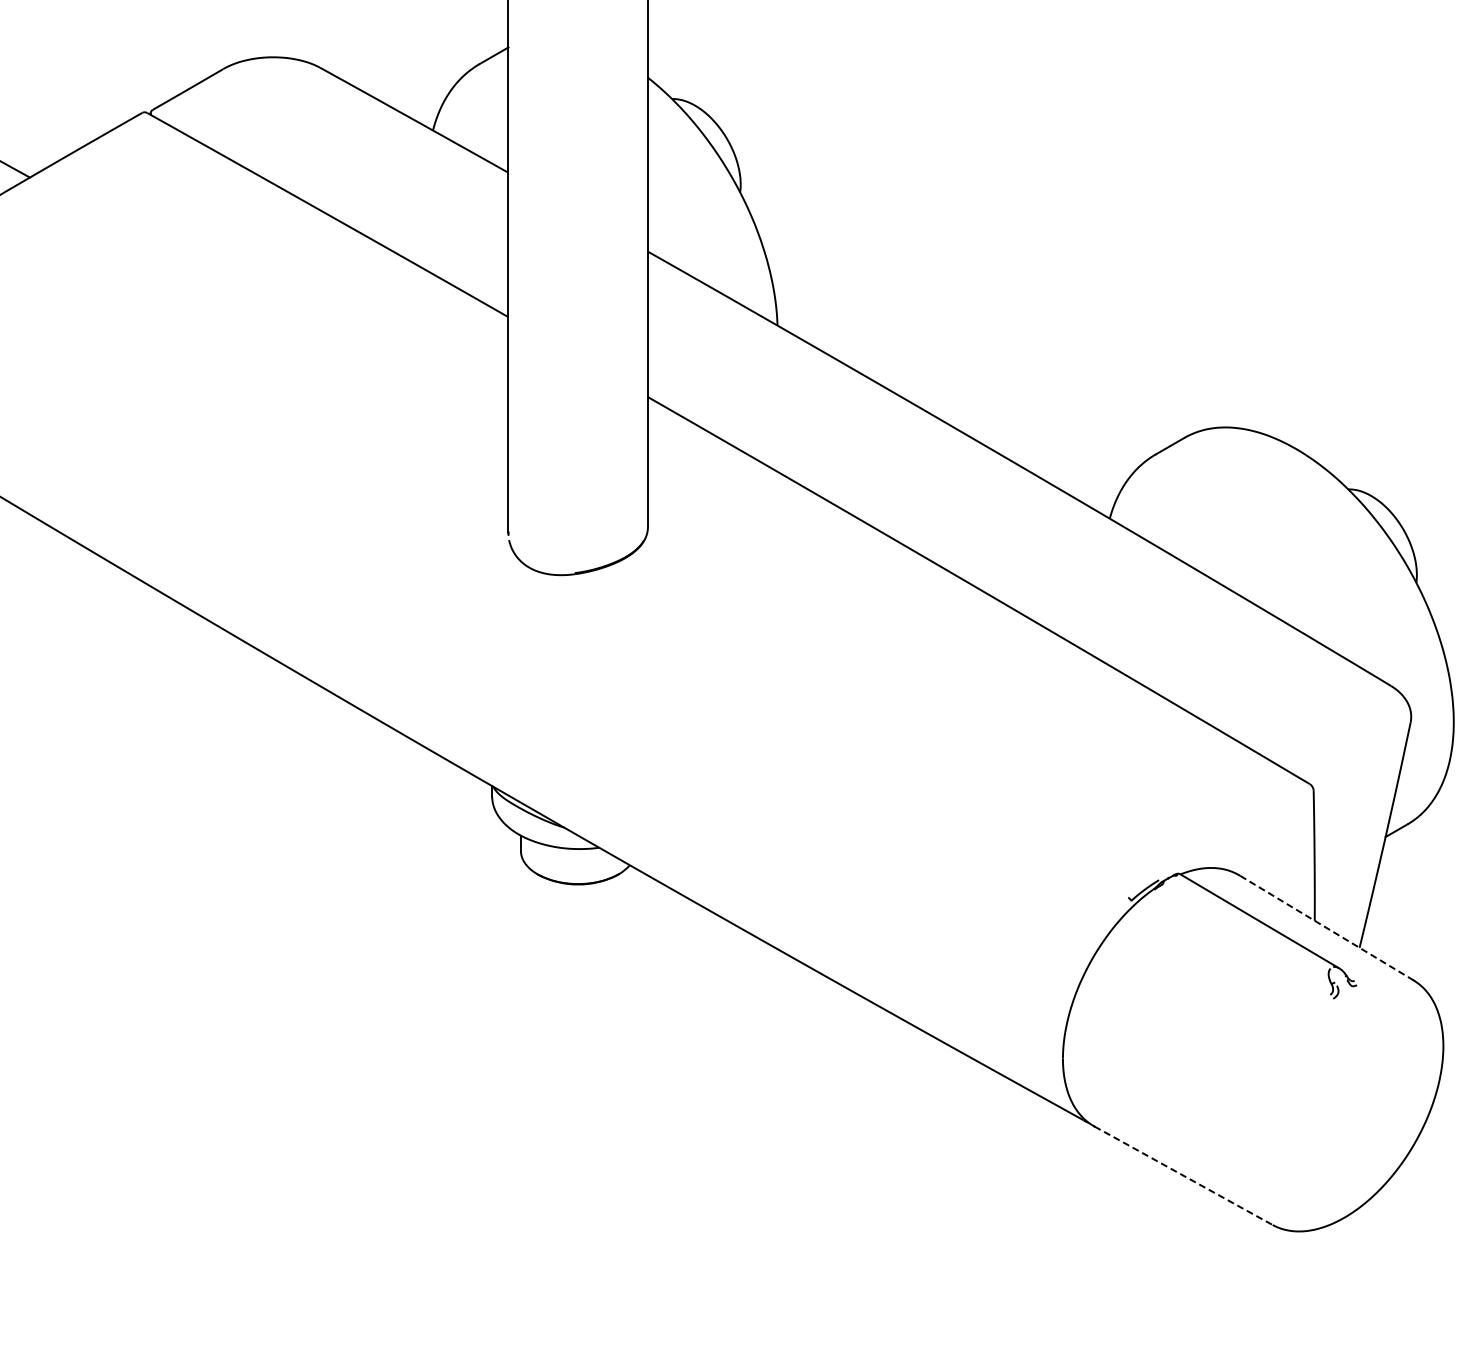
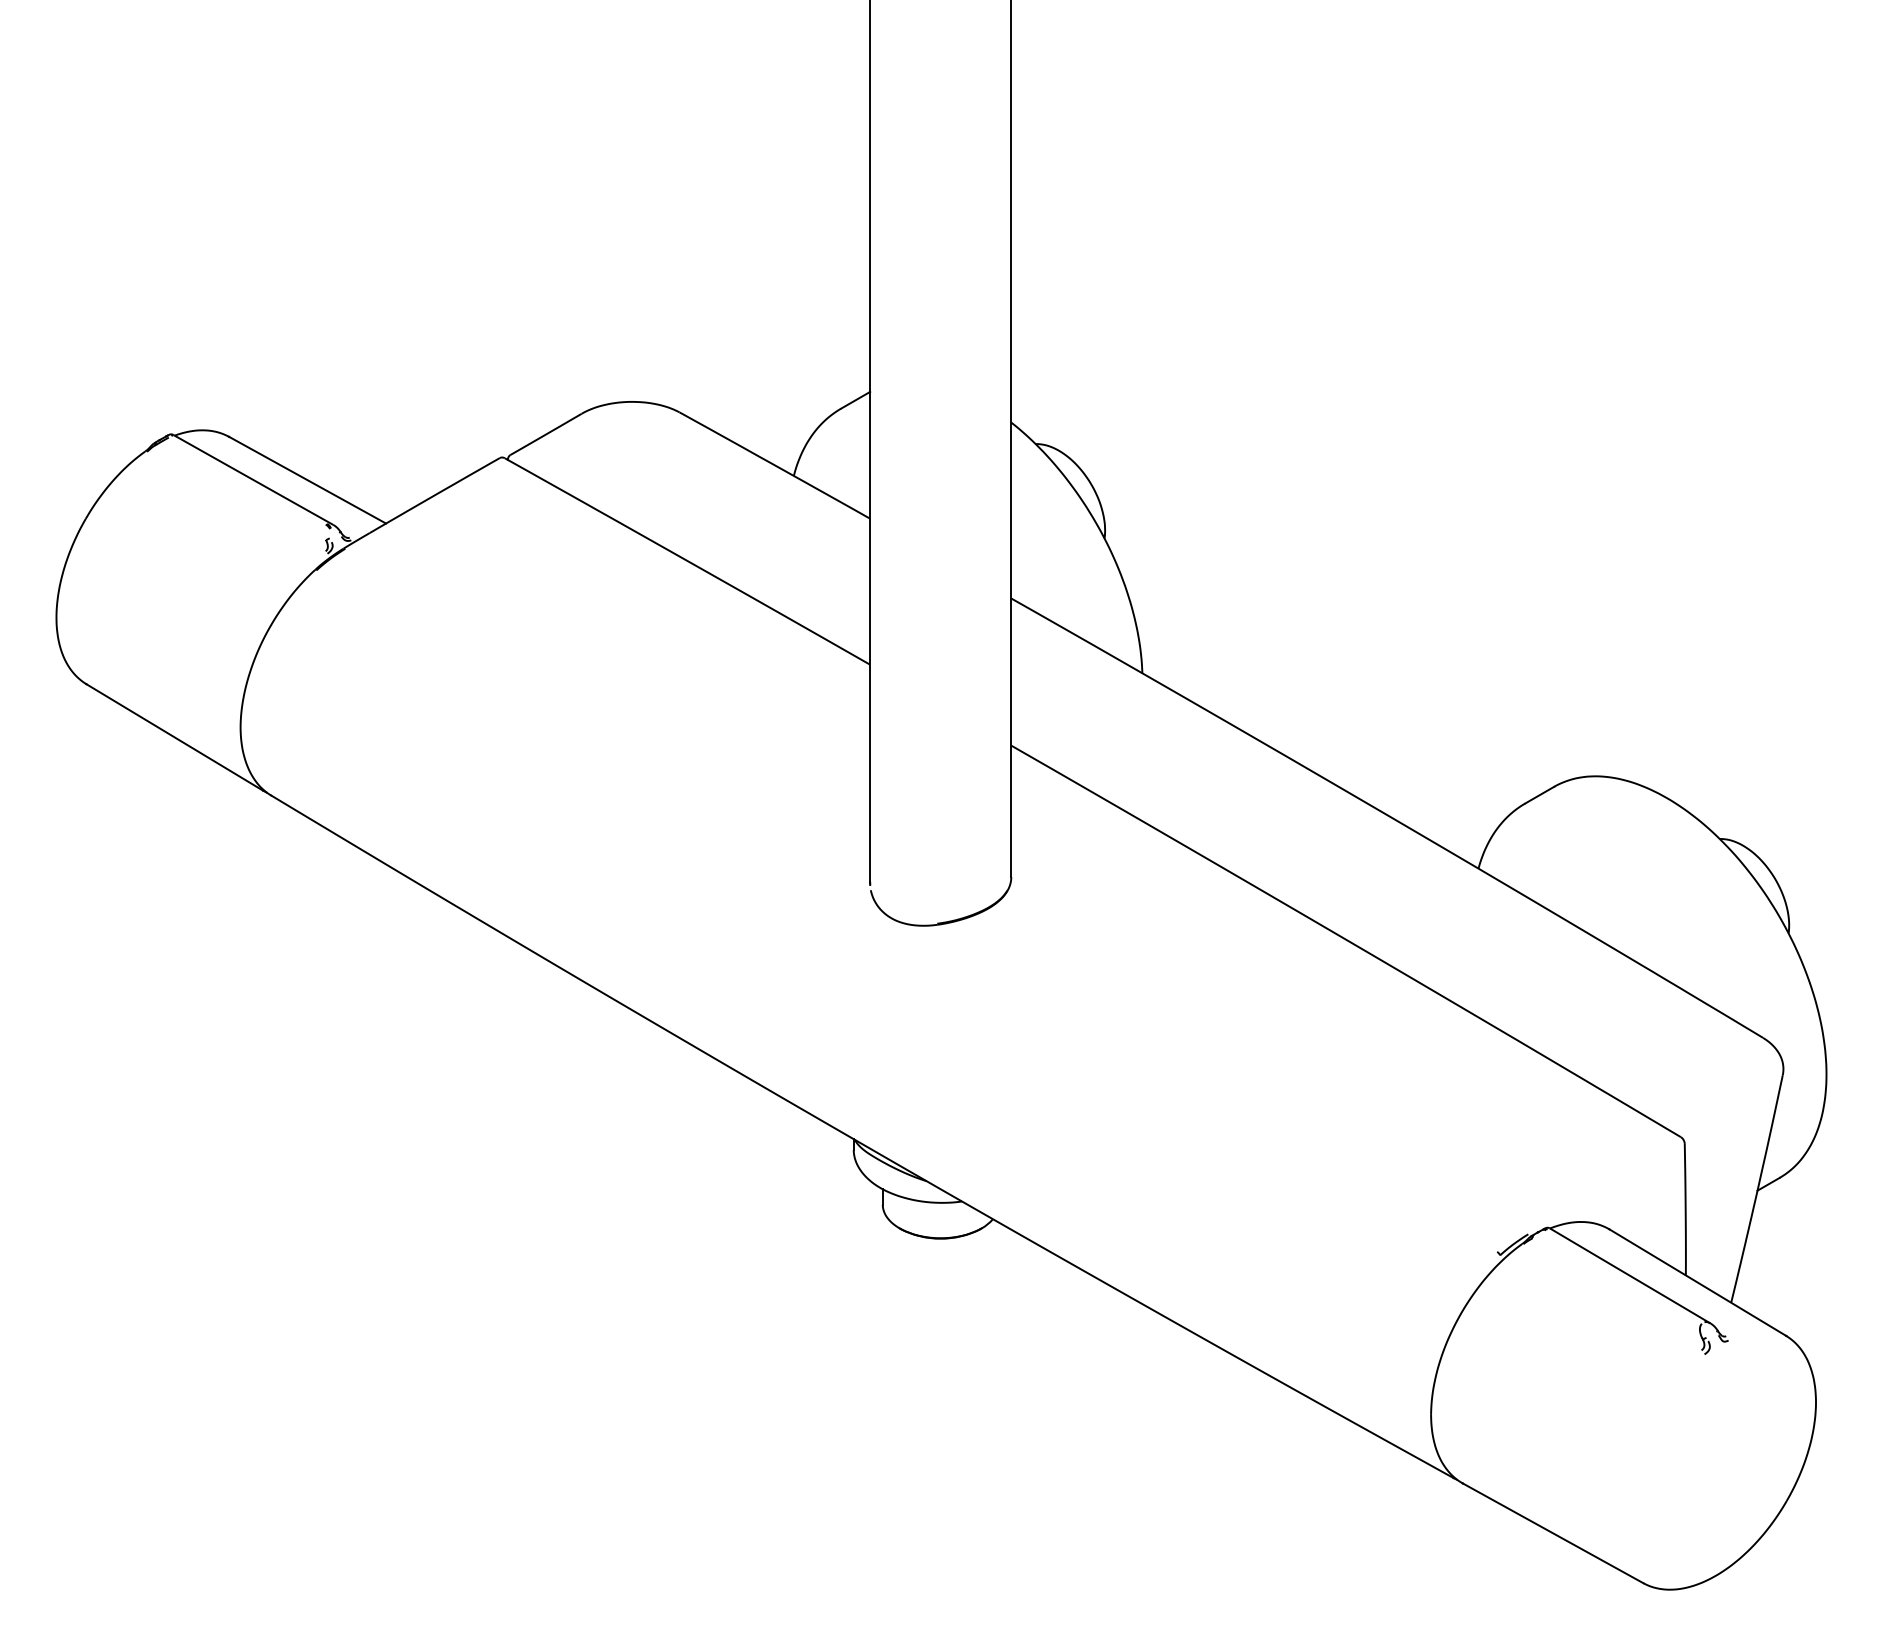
line: (1326, 927) -> (1697, 1282), dashed -> solid
line: (1183, 1175) -> (1553, 1533), dashed -> solid

